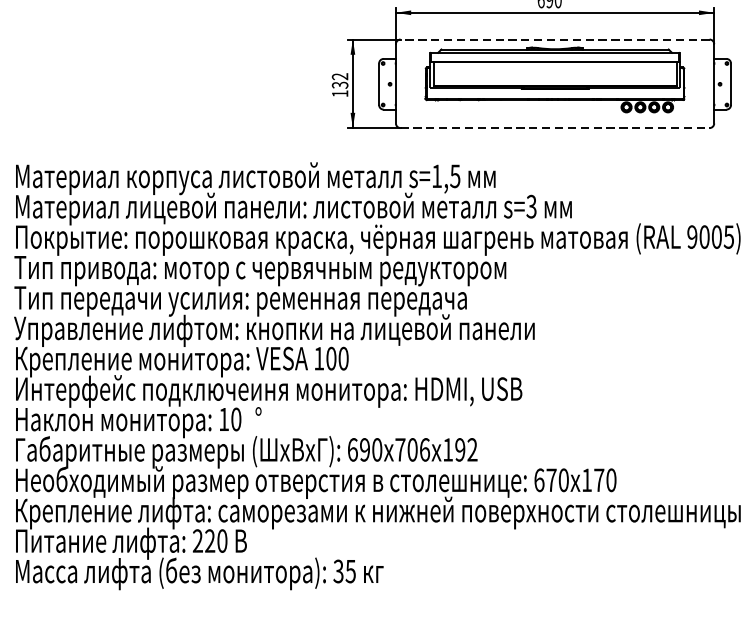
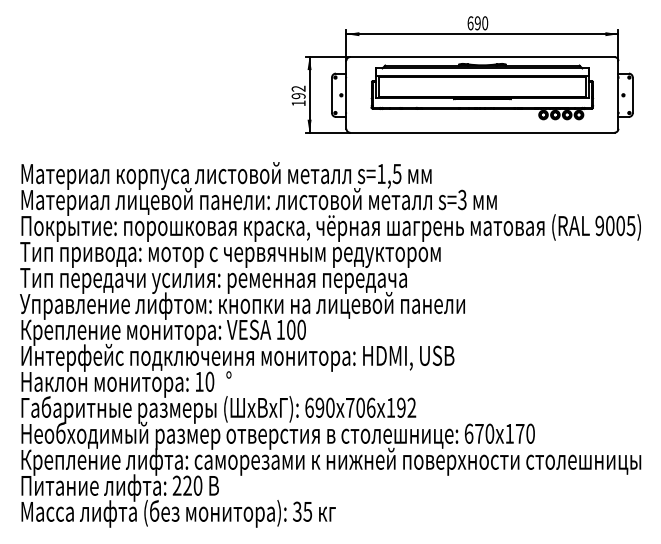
line: (553, 40) -> (481, 57), dashed -> solid
text: (339, 85) -> (298, 96), 132 -> 192
line: (555, 127) -> (482, 132), dashed -> solid

